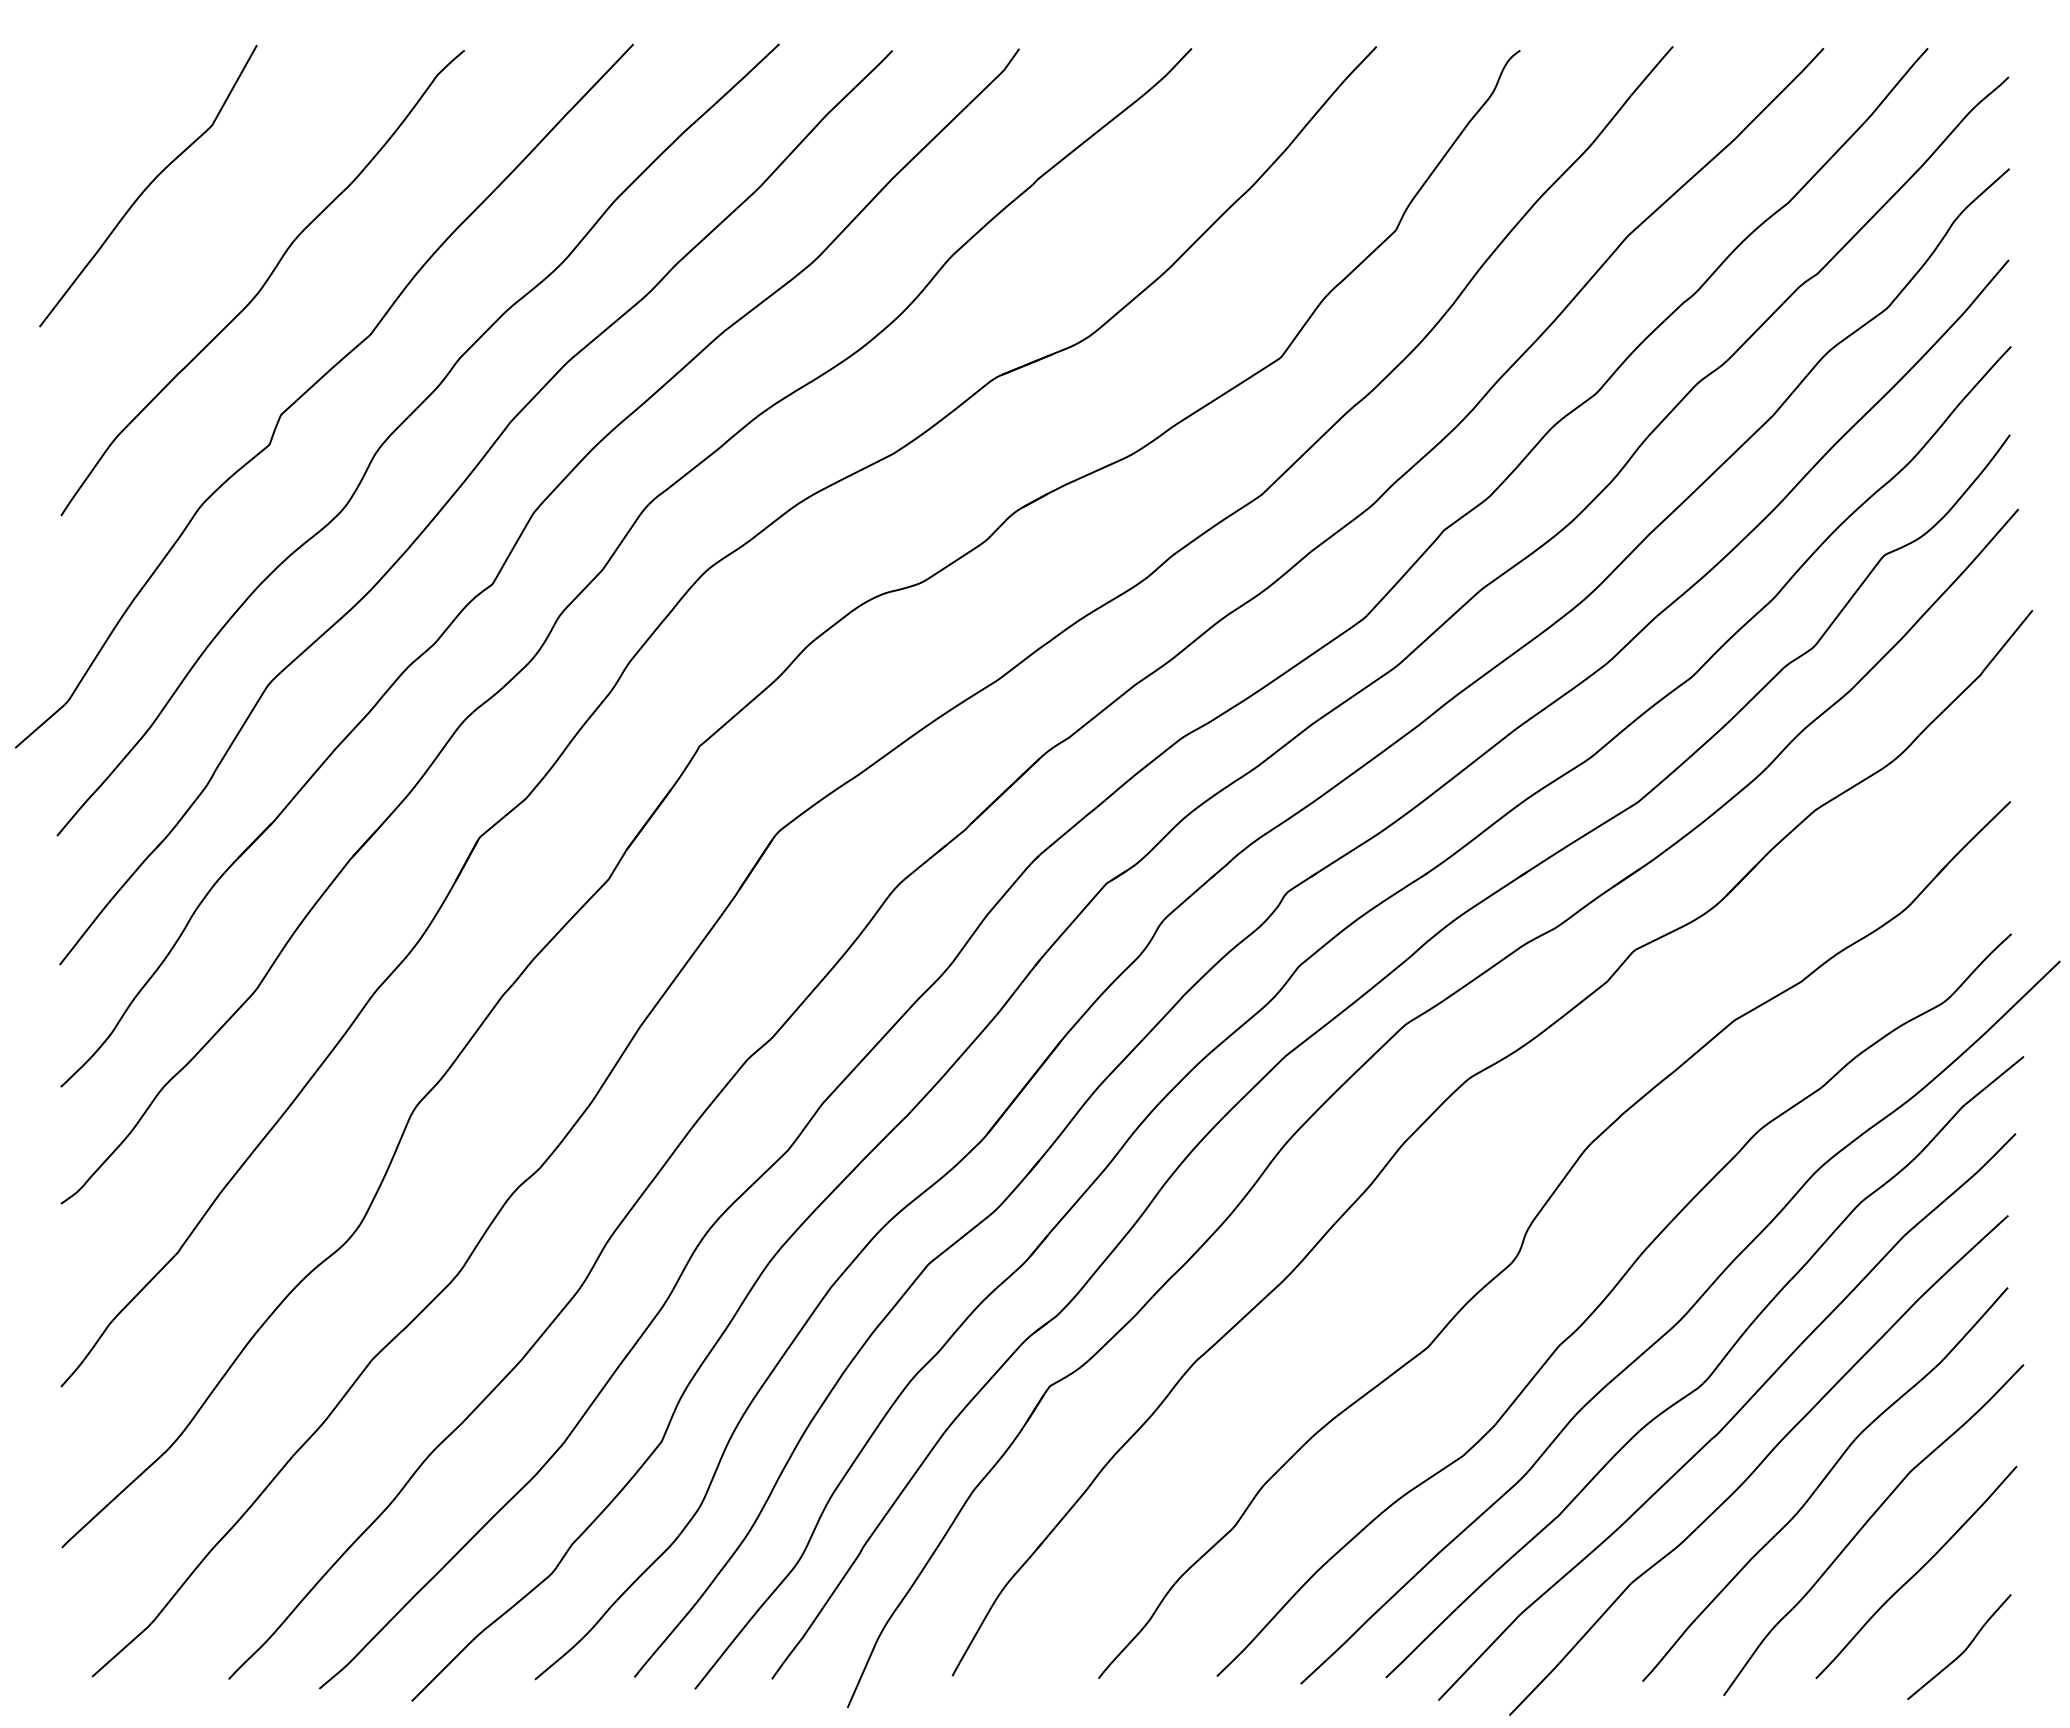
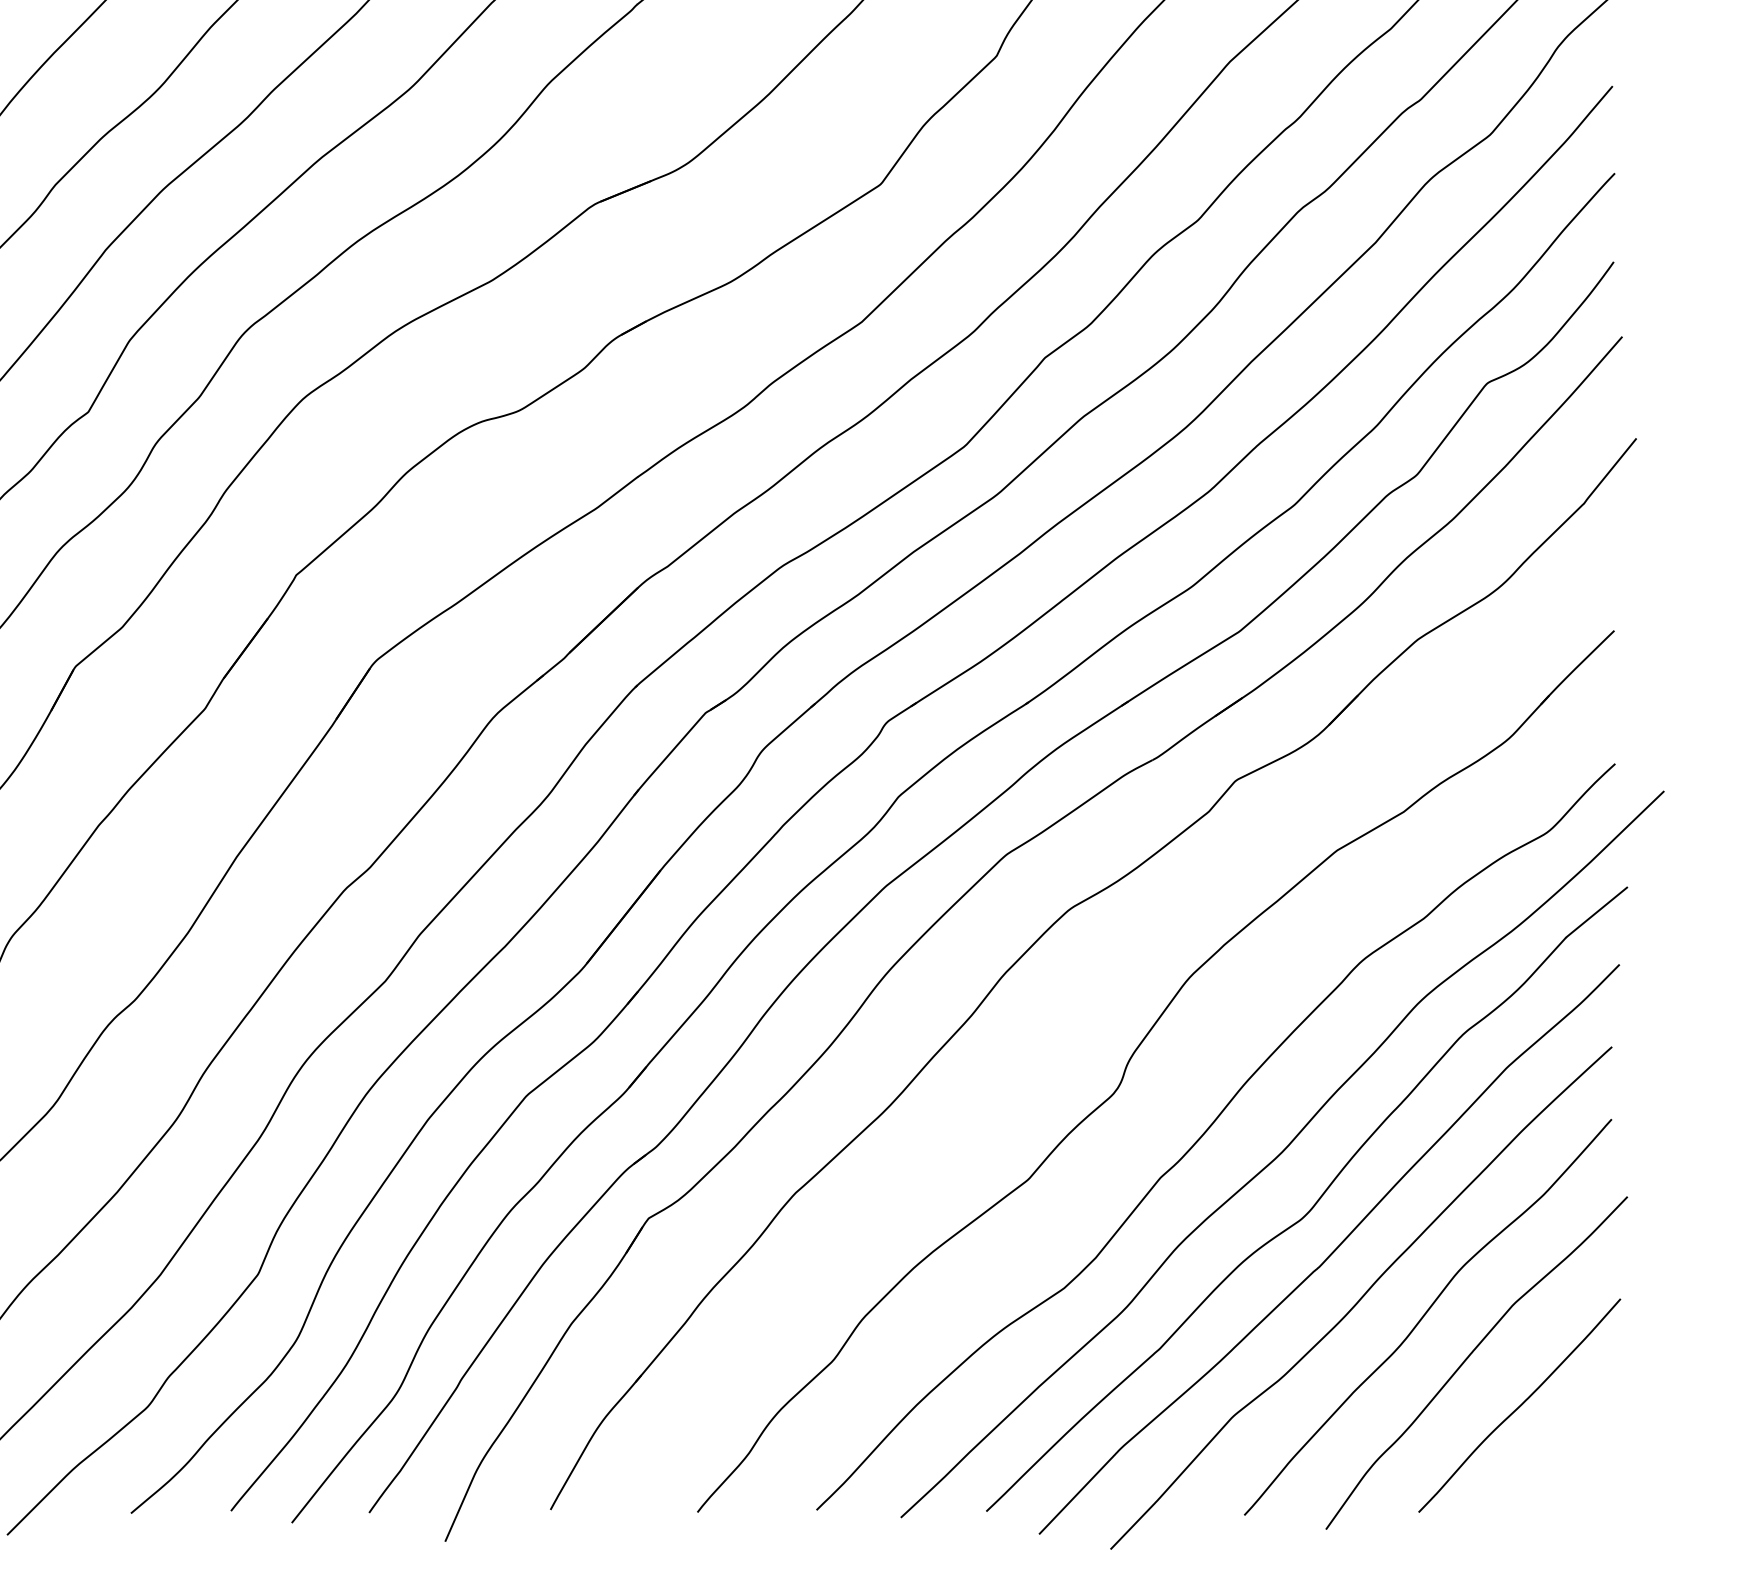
curve: (1963, 1650) -> (1567, 1484), removed

